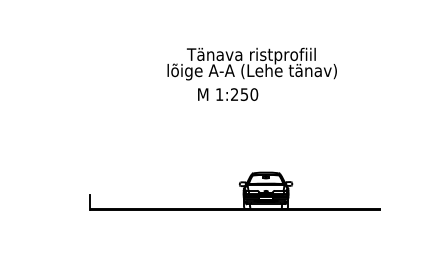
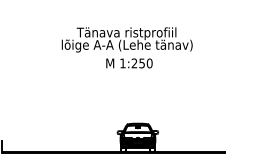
text: (228, 94) -> (129, 63), moved

